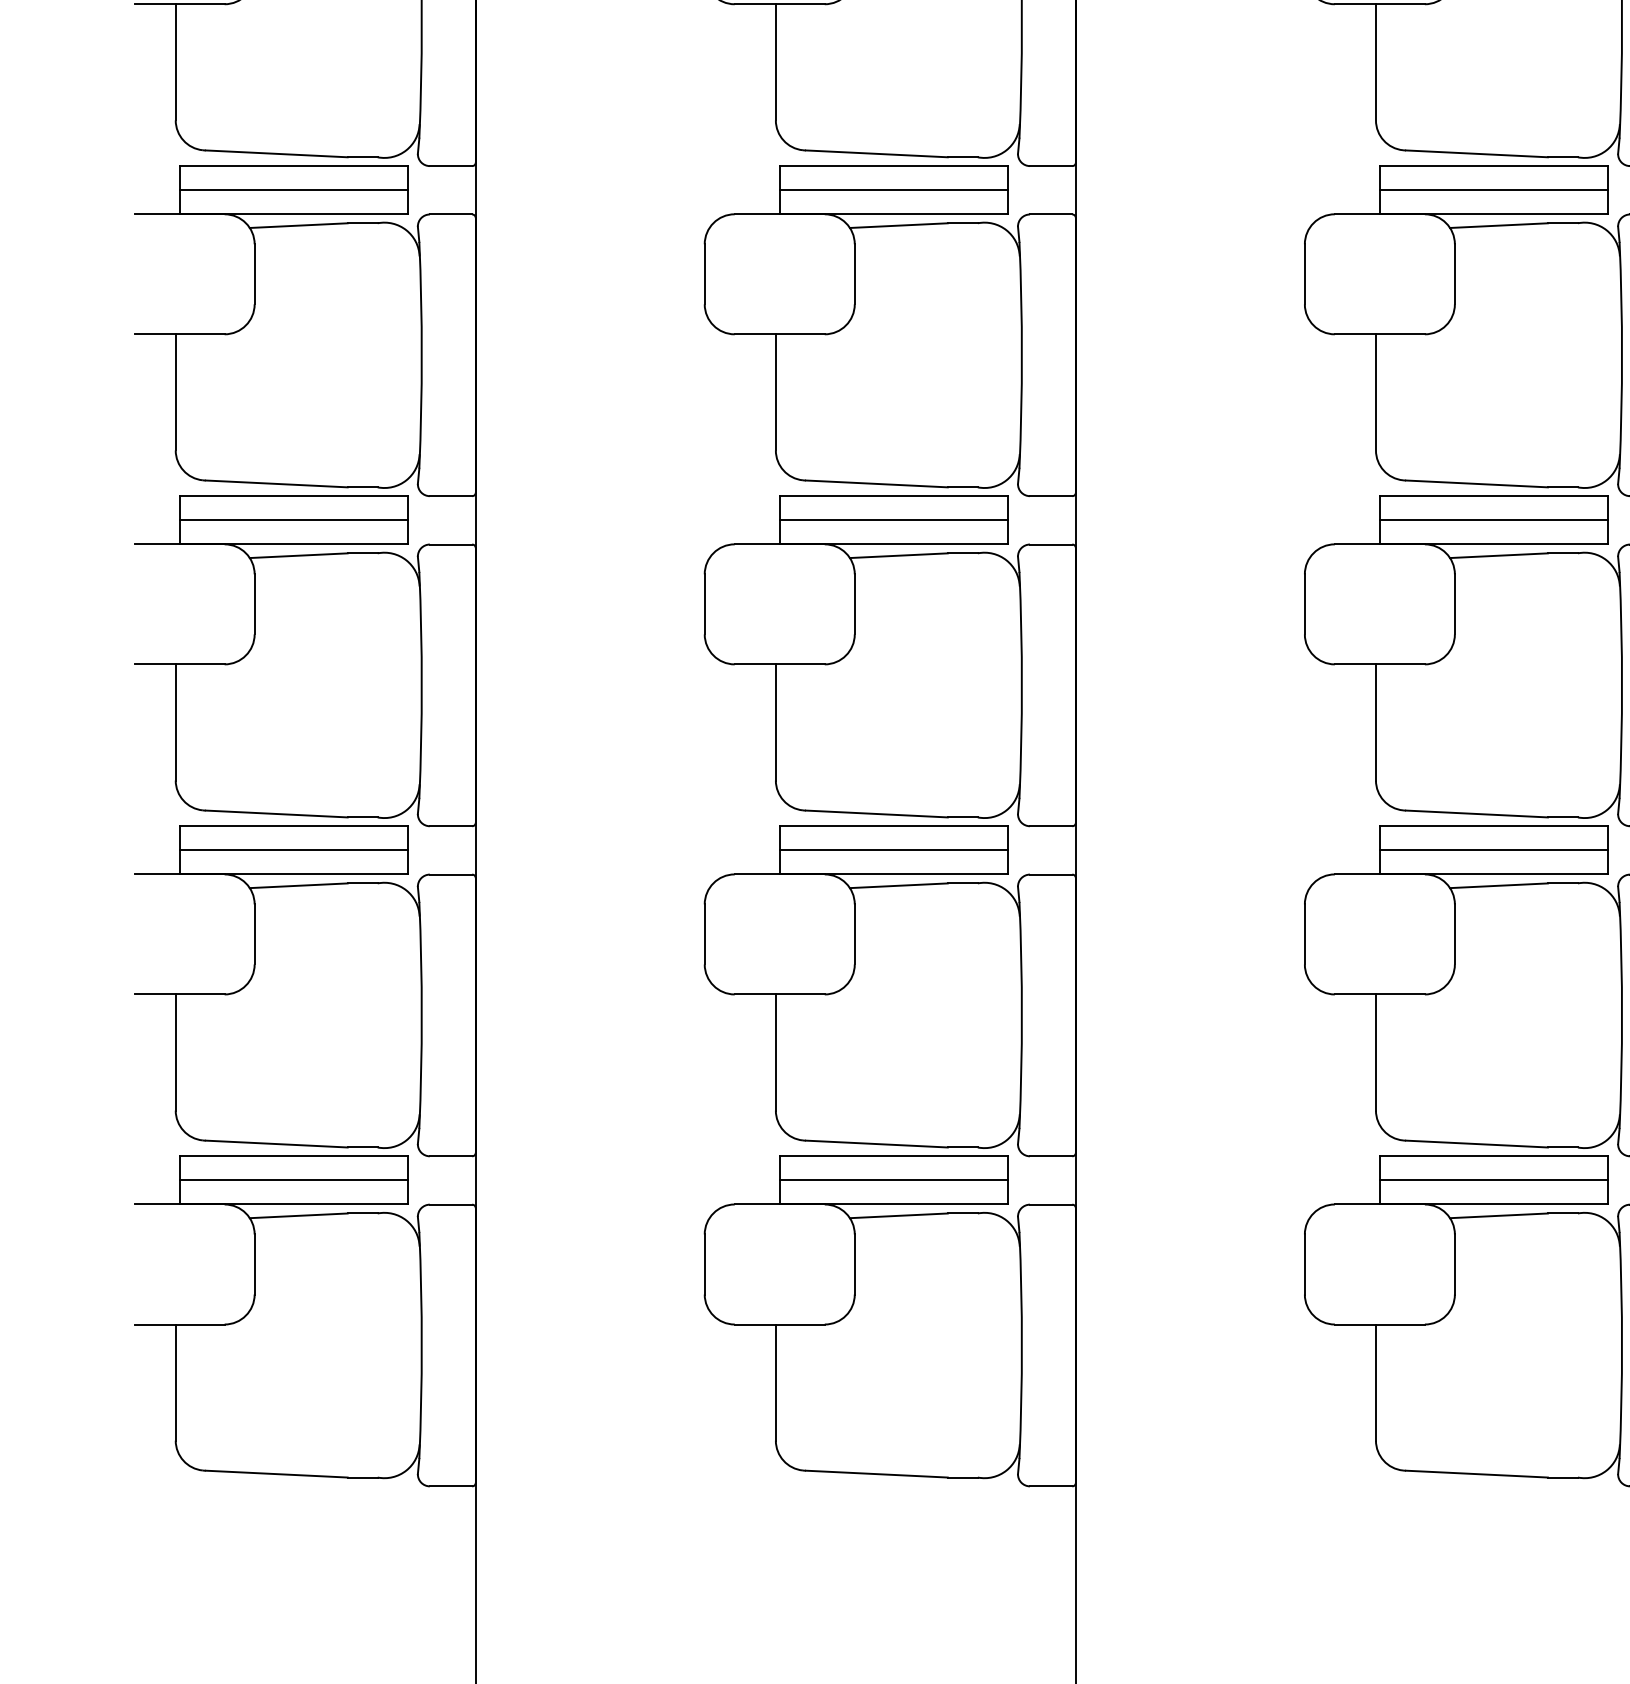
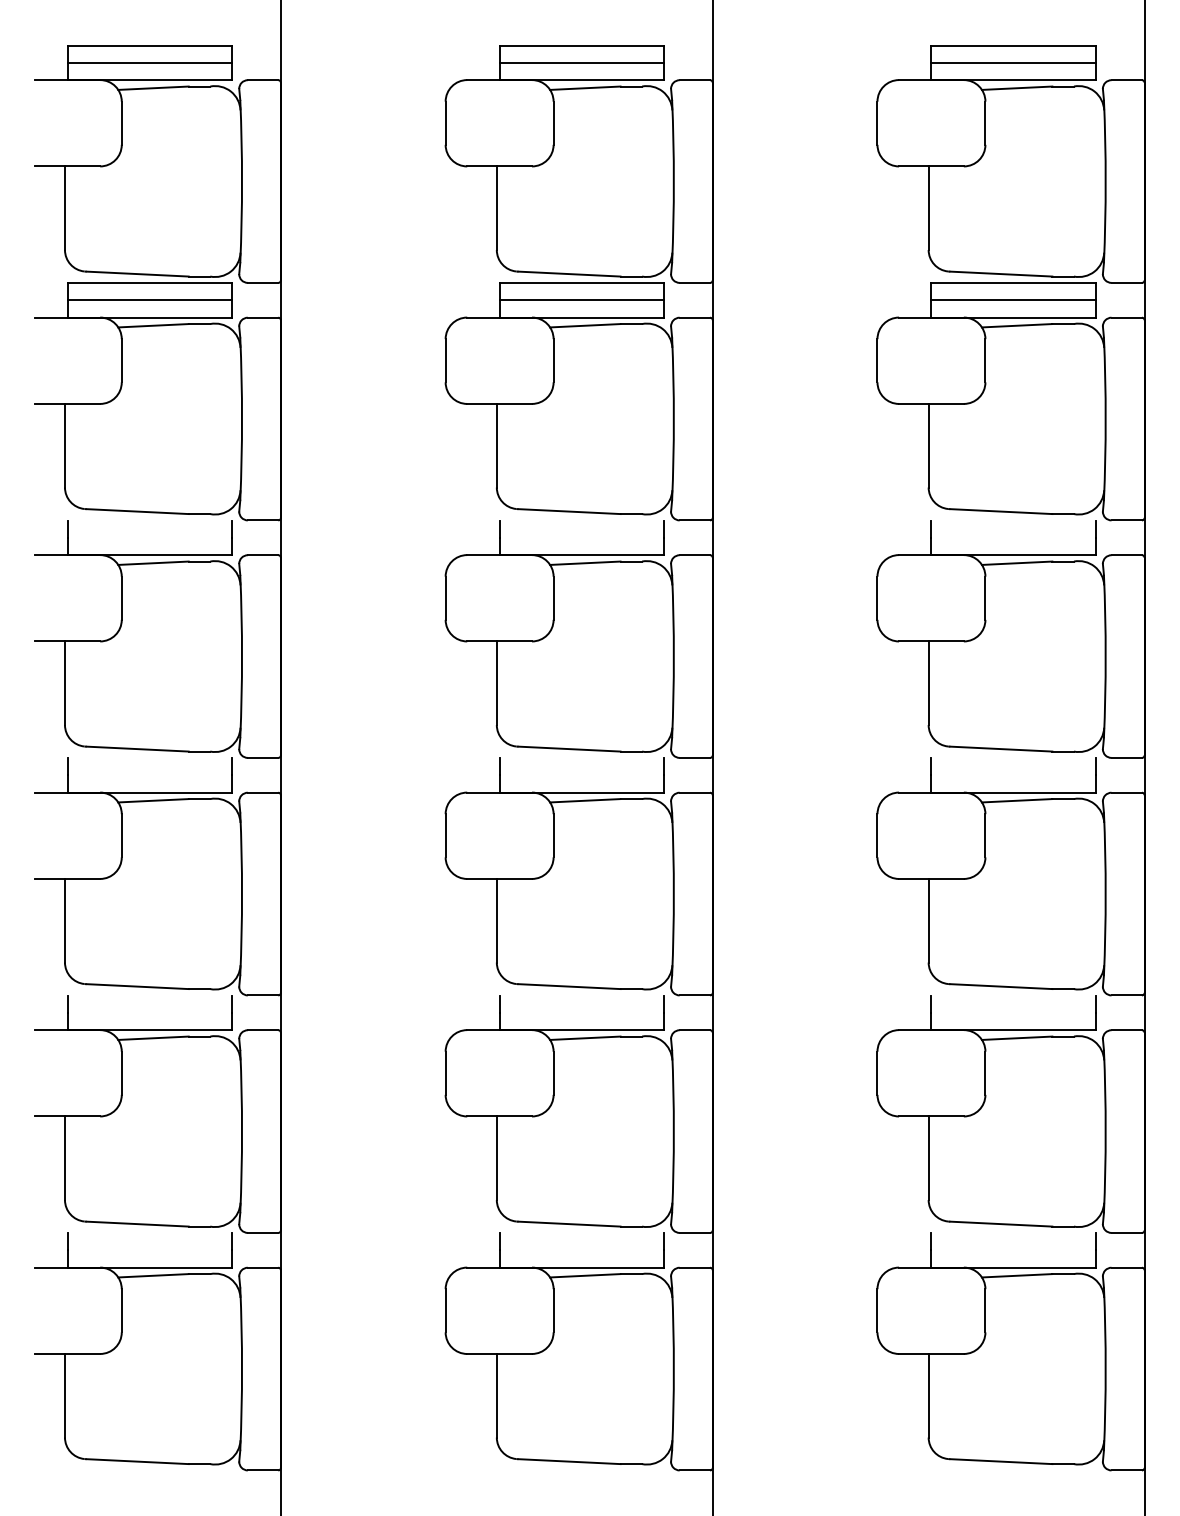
line: (293, 166) -> (149, 520), removed
line: (893, 166) -> (581, 520), removed
line: (1493, 166) -> (1013, 520), removed
line: (293, 189) -> (149, 537), removed
line: (893, 189) -> (581, 537), removed
line: (1493, 189) -> (1013, 537), removed
line: (293, 496) -> (149, 758), removed
line: (893, 496) -> (581, 758), removed
line: (1493, 496) -> (1013, 758), removed
line: (293, 520) -> (149, 775), removed
line: (893, 520) -> (581, 775), removed
line: (1493, 520) -> (1013, 775), removed
line: (293, 826) -> (149, 995), removed
line: (893, 826) -> (581, 995), removed
line: (1493, 826) -> (1013, 995), removed
line: (293, 849) -> (149, 1012), removed
line: (893, 849) -> (581, 1012), removed
line: (1493, 849) -> (1013, 1012), removed
line: (293, 1157) -> (149, 1233), removed
line: (893, 1157) -> (581, 1233), removed
line: (1493, 1157) -> (1013, 1233), removed
line: (293, 1180) -> (149, 1250), removed
line: (893, 1180) -> (581, 1250), removed
line: (1493, 1180) -> (1013, 1250), removed

